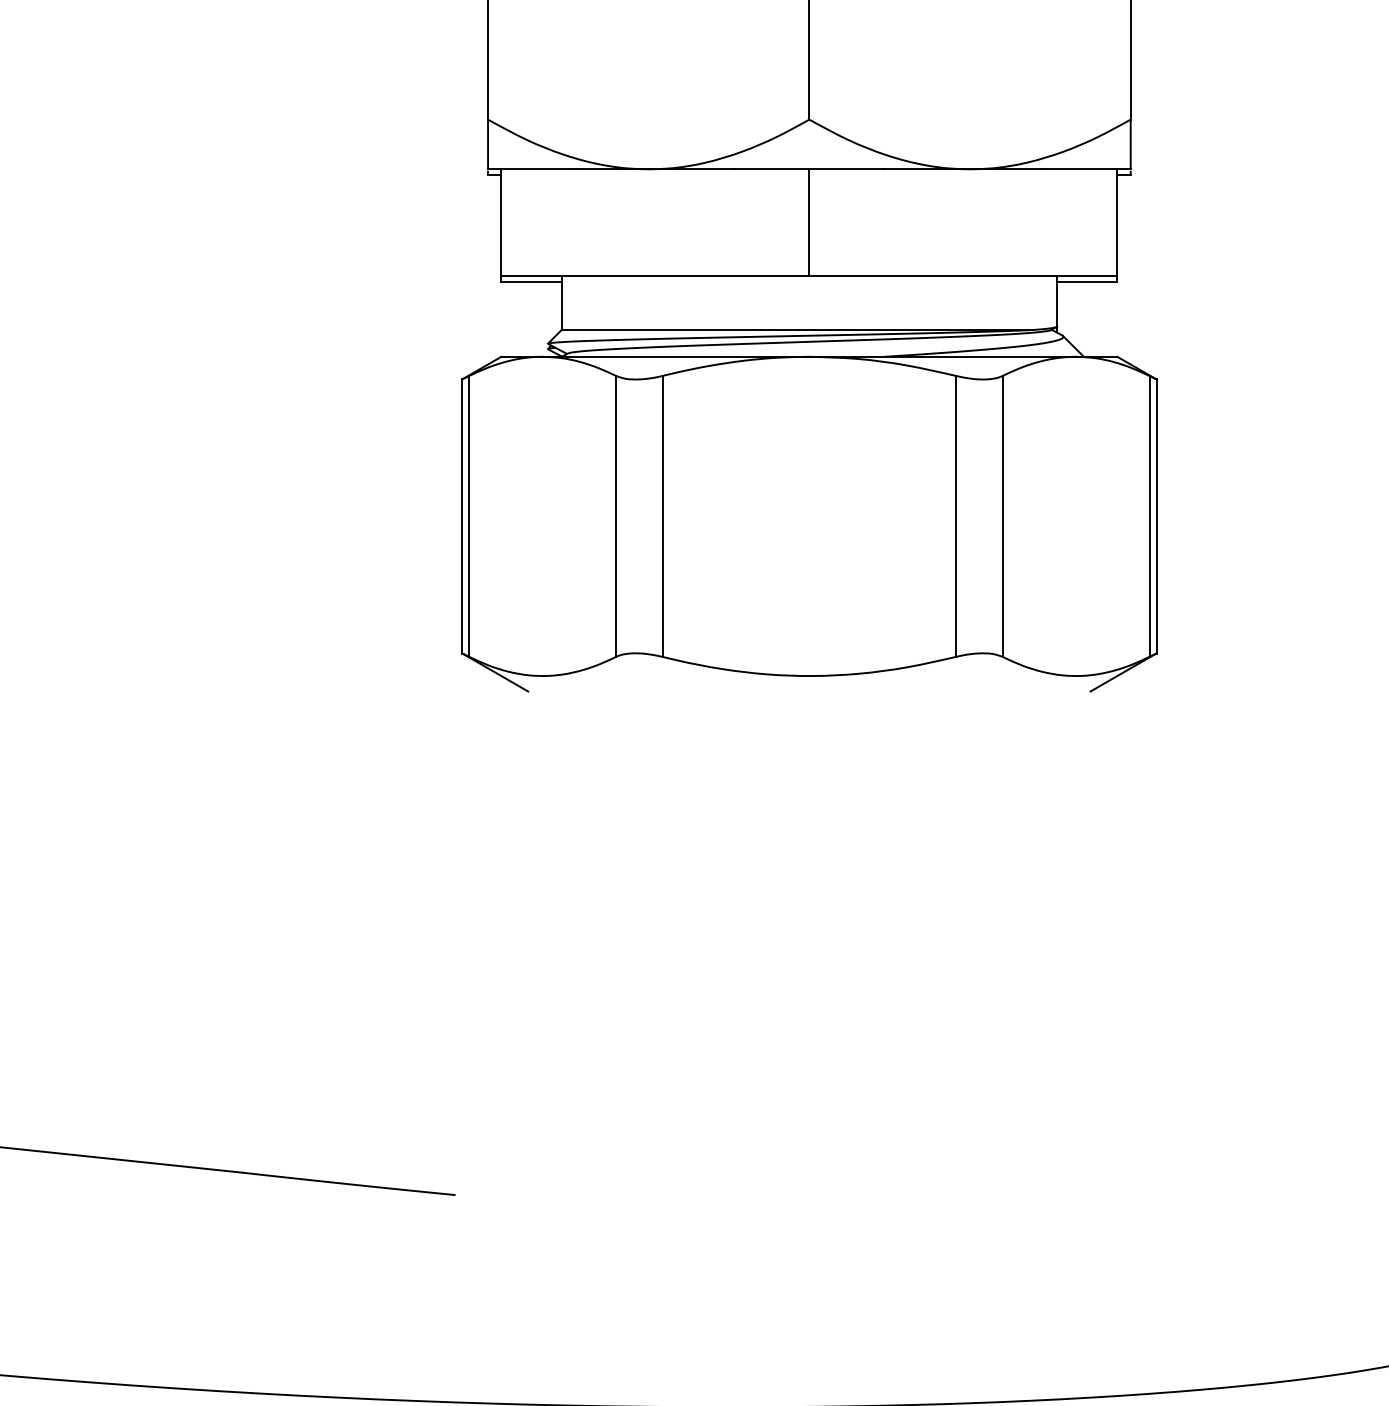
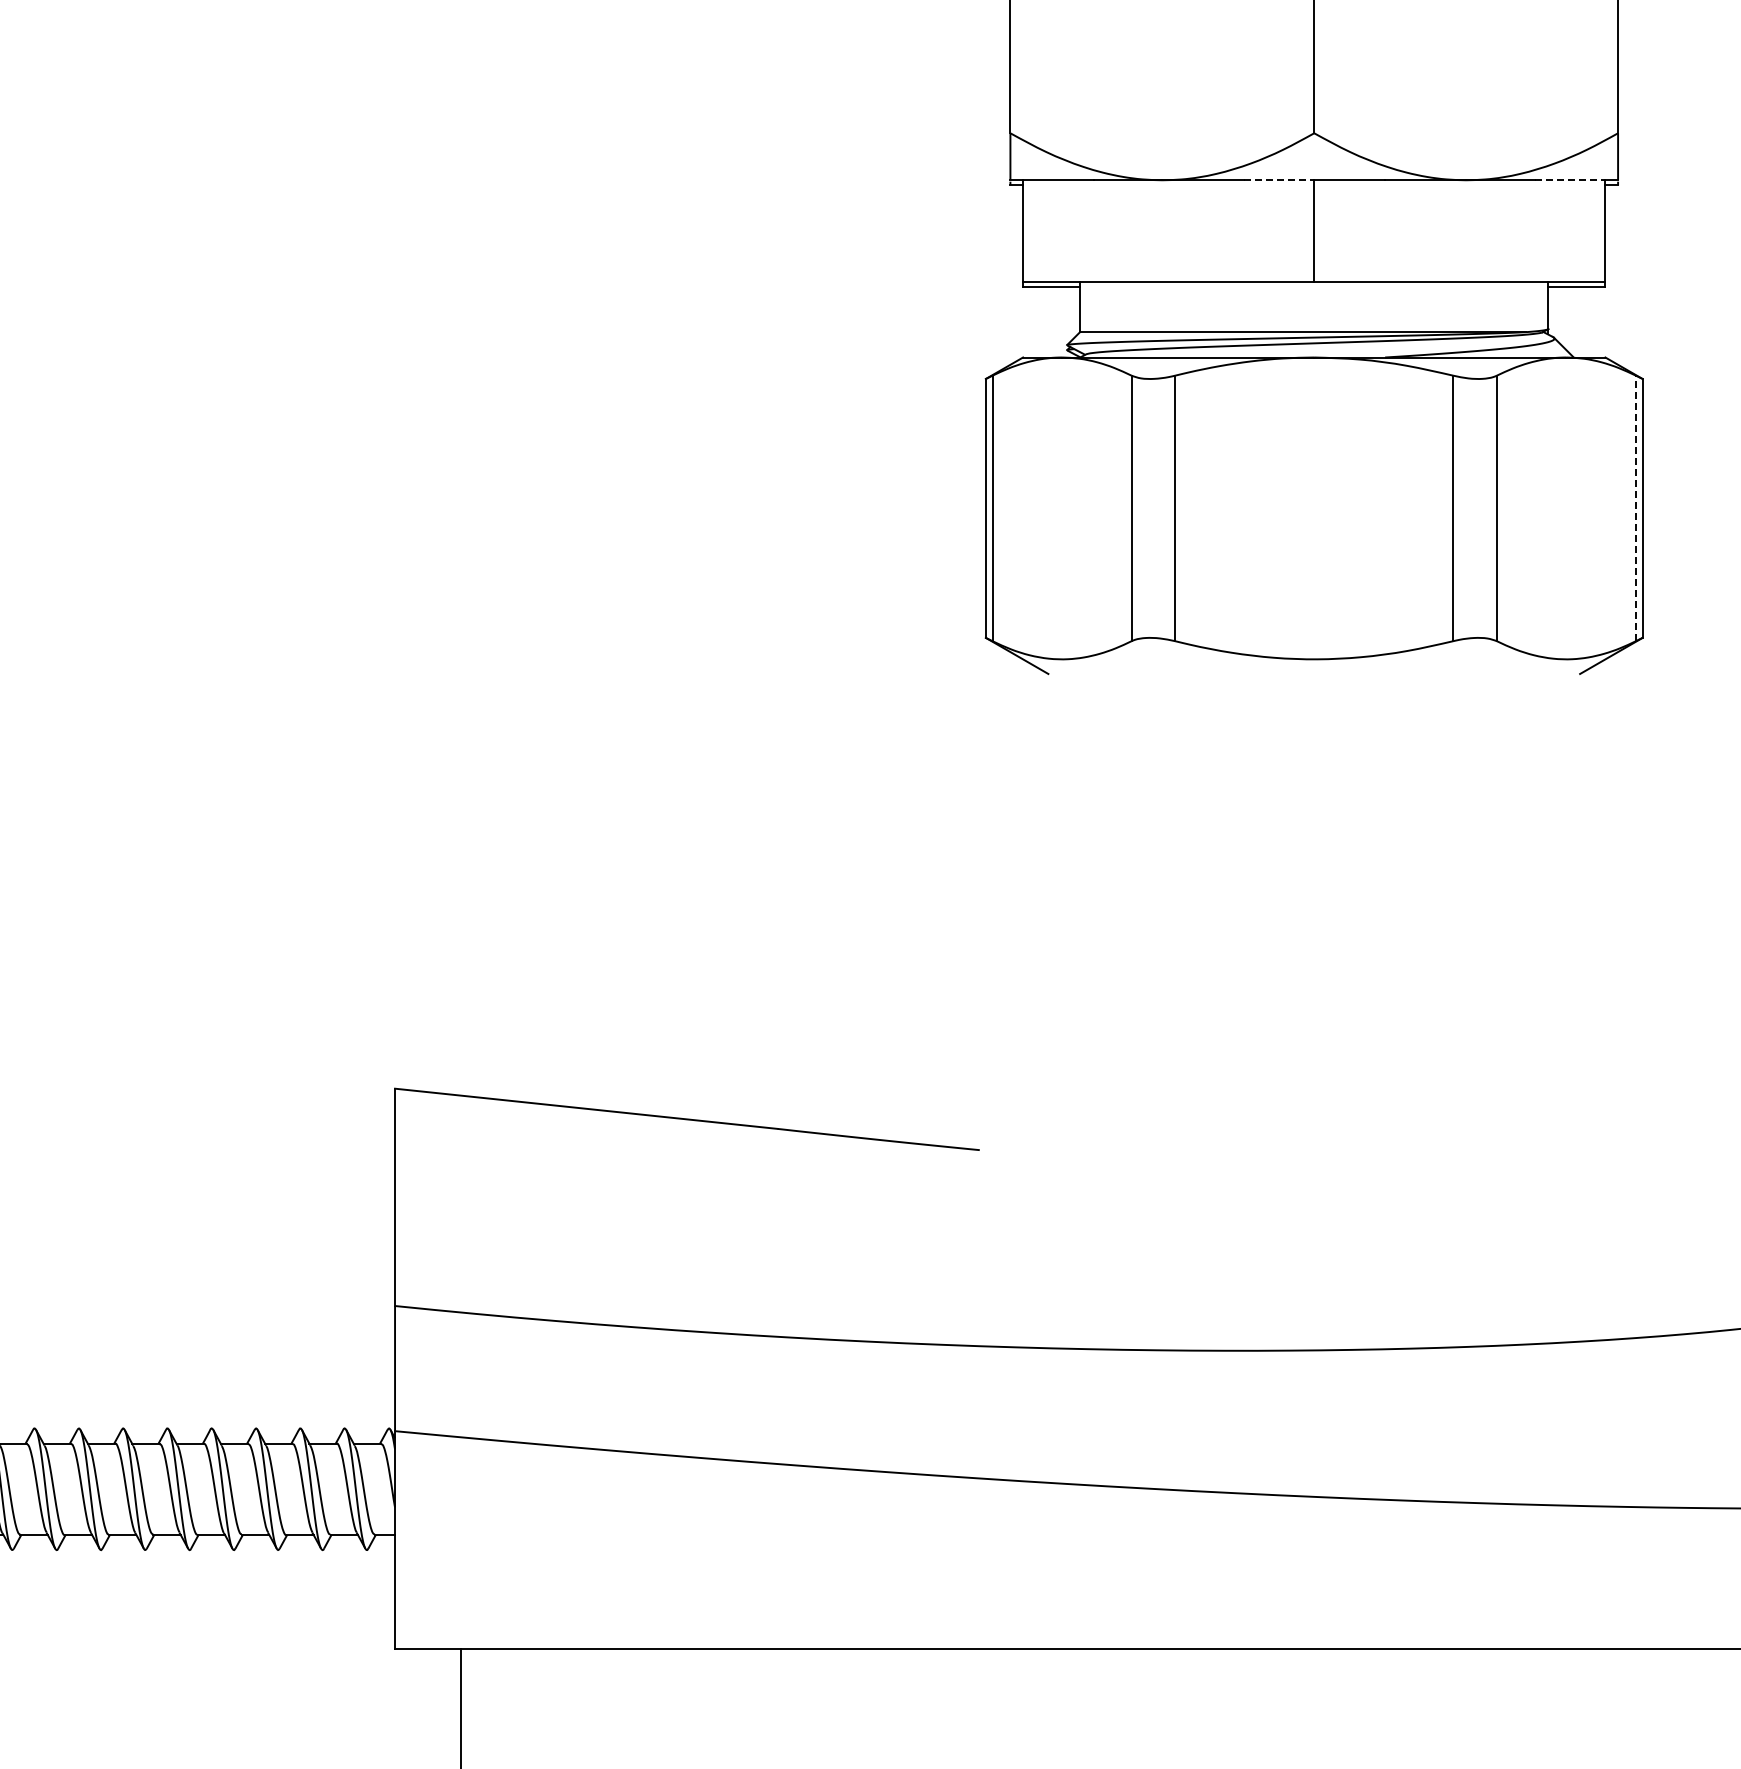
line: (772, 169) -> (1279, 180), solid -> dashed
line: (1080, 169) -> (1570, 180), solid -> dashed
line: (1149, 516) -> (1635, 508), solid -> dashed

